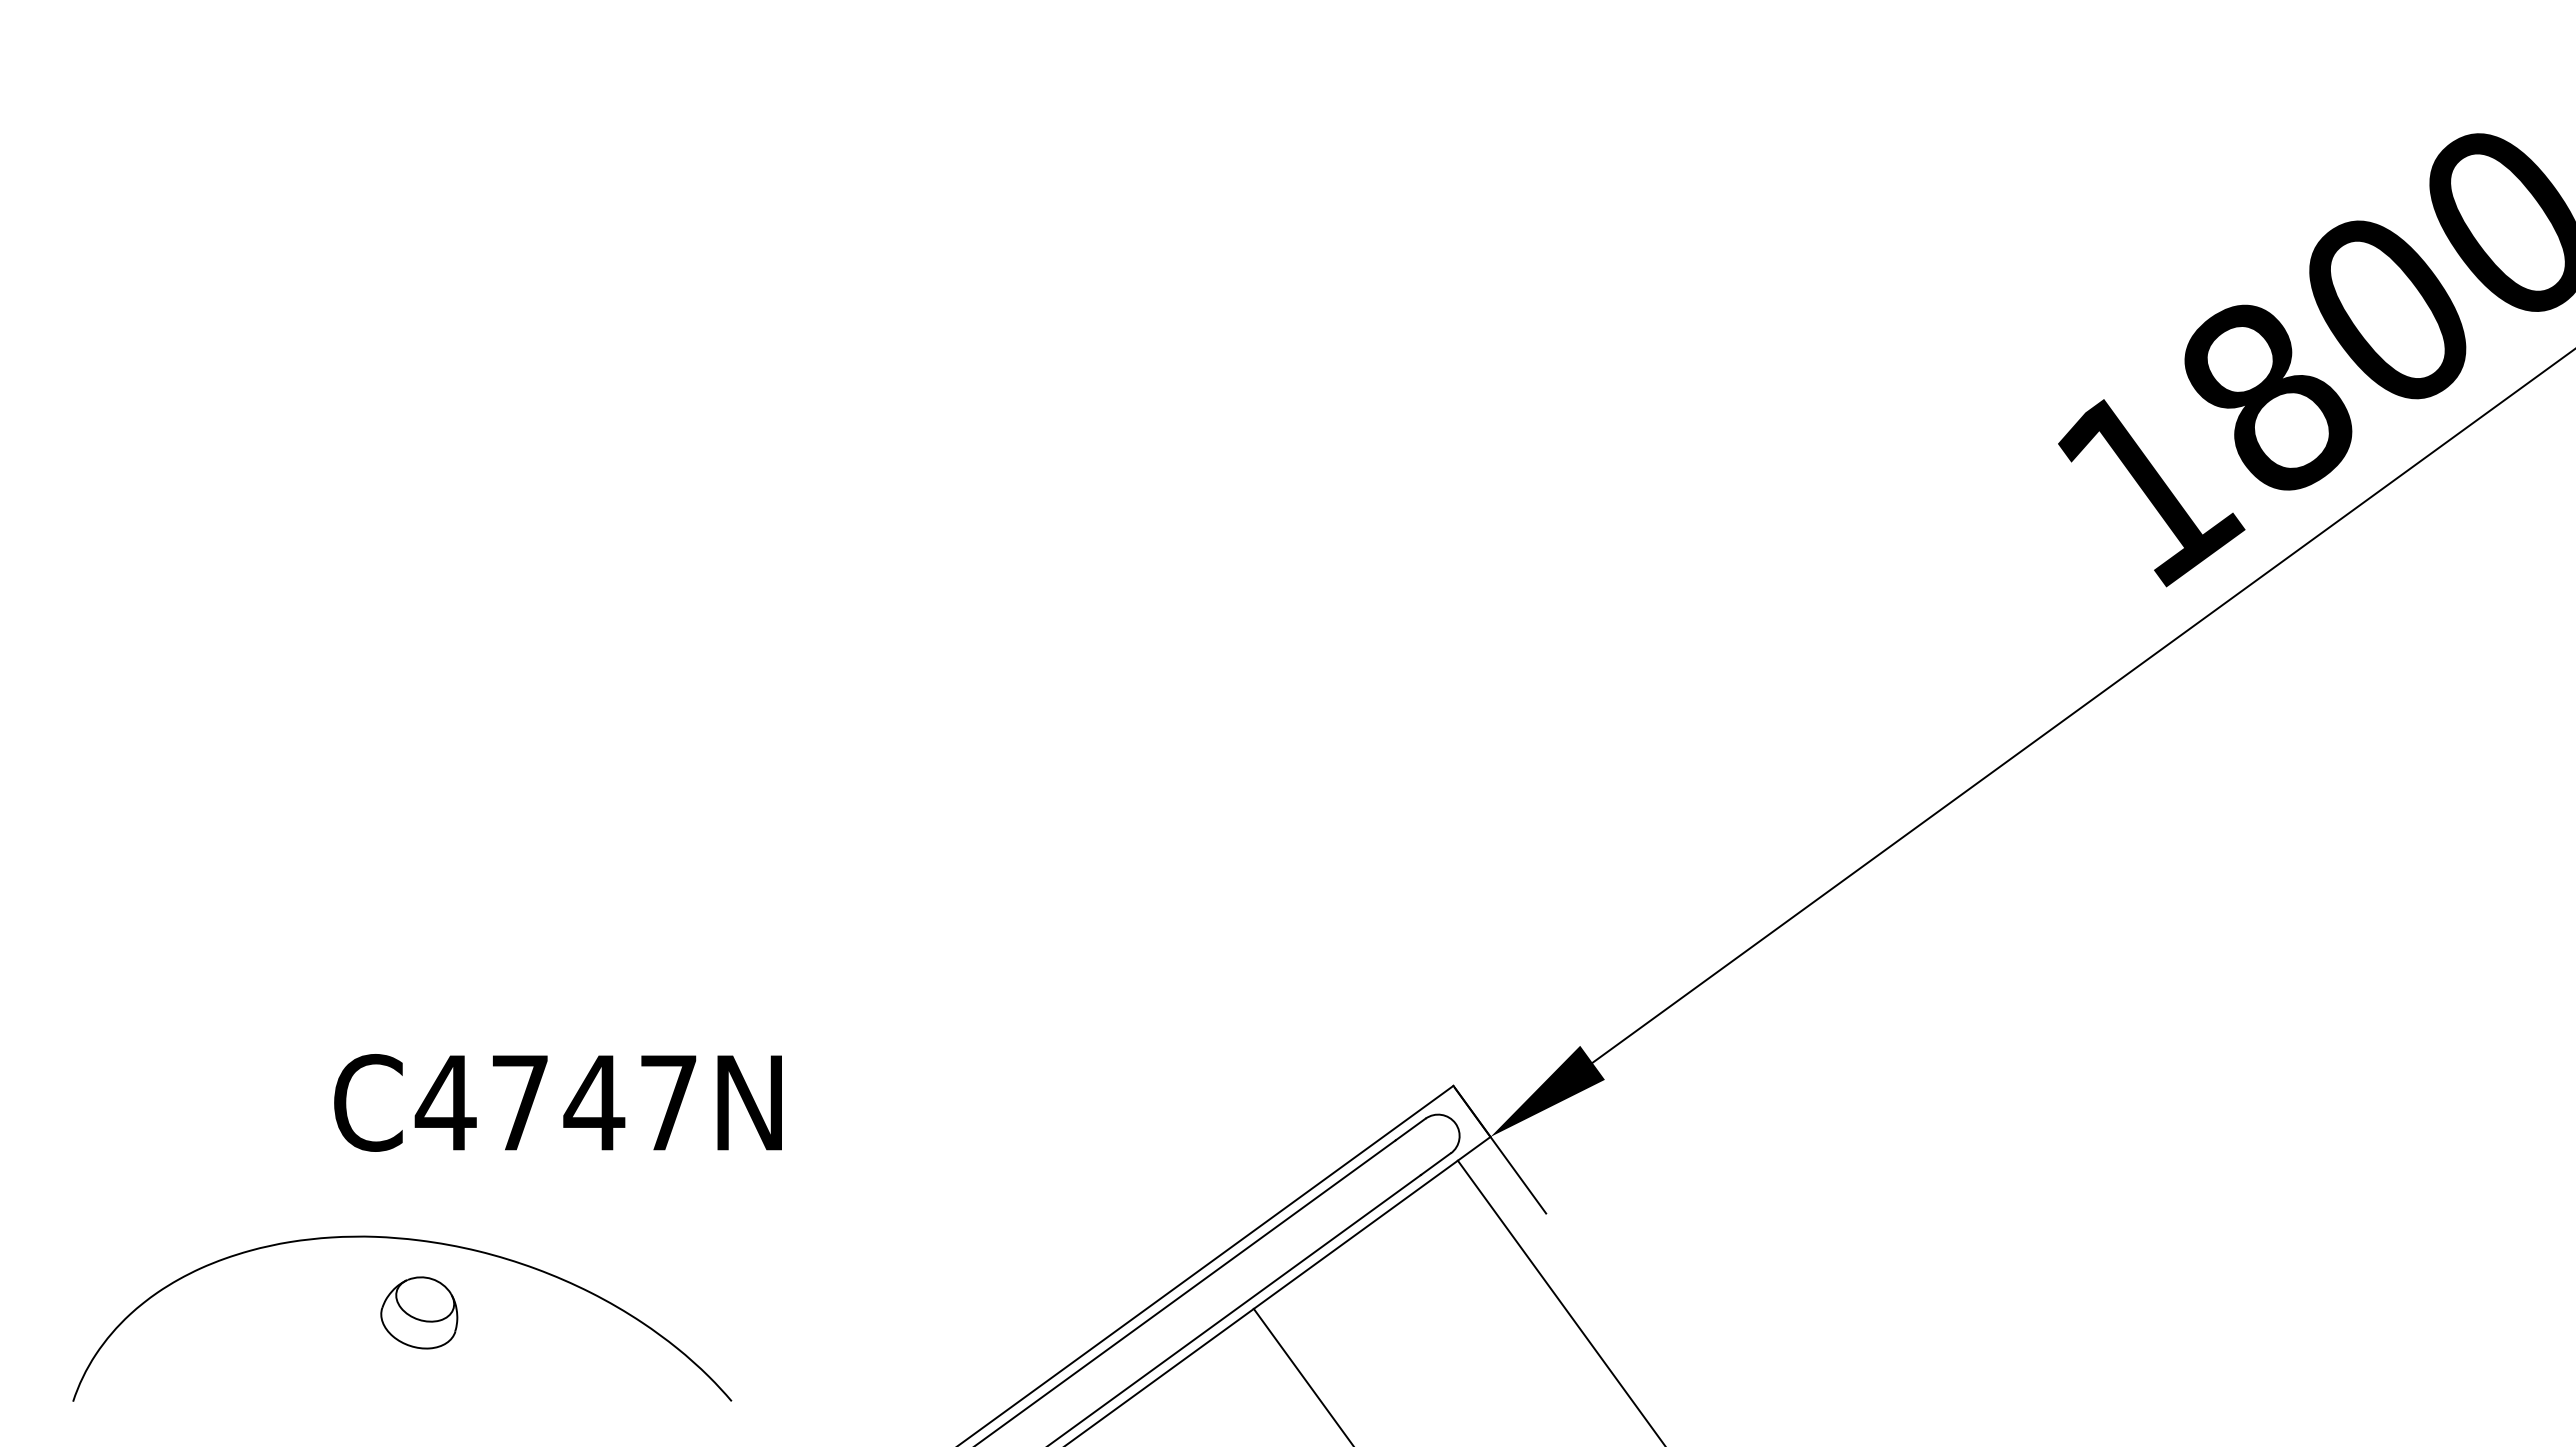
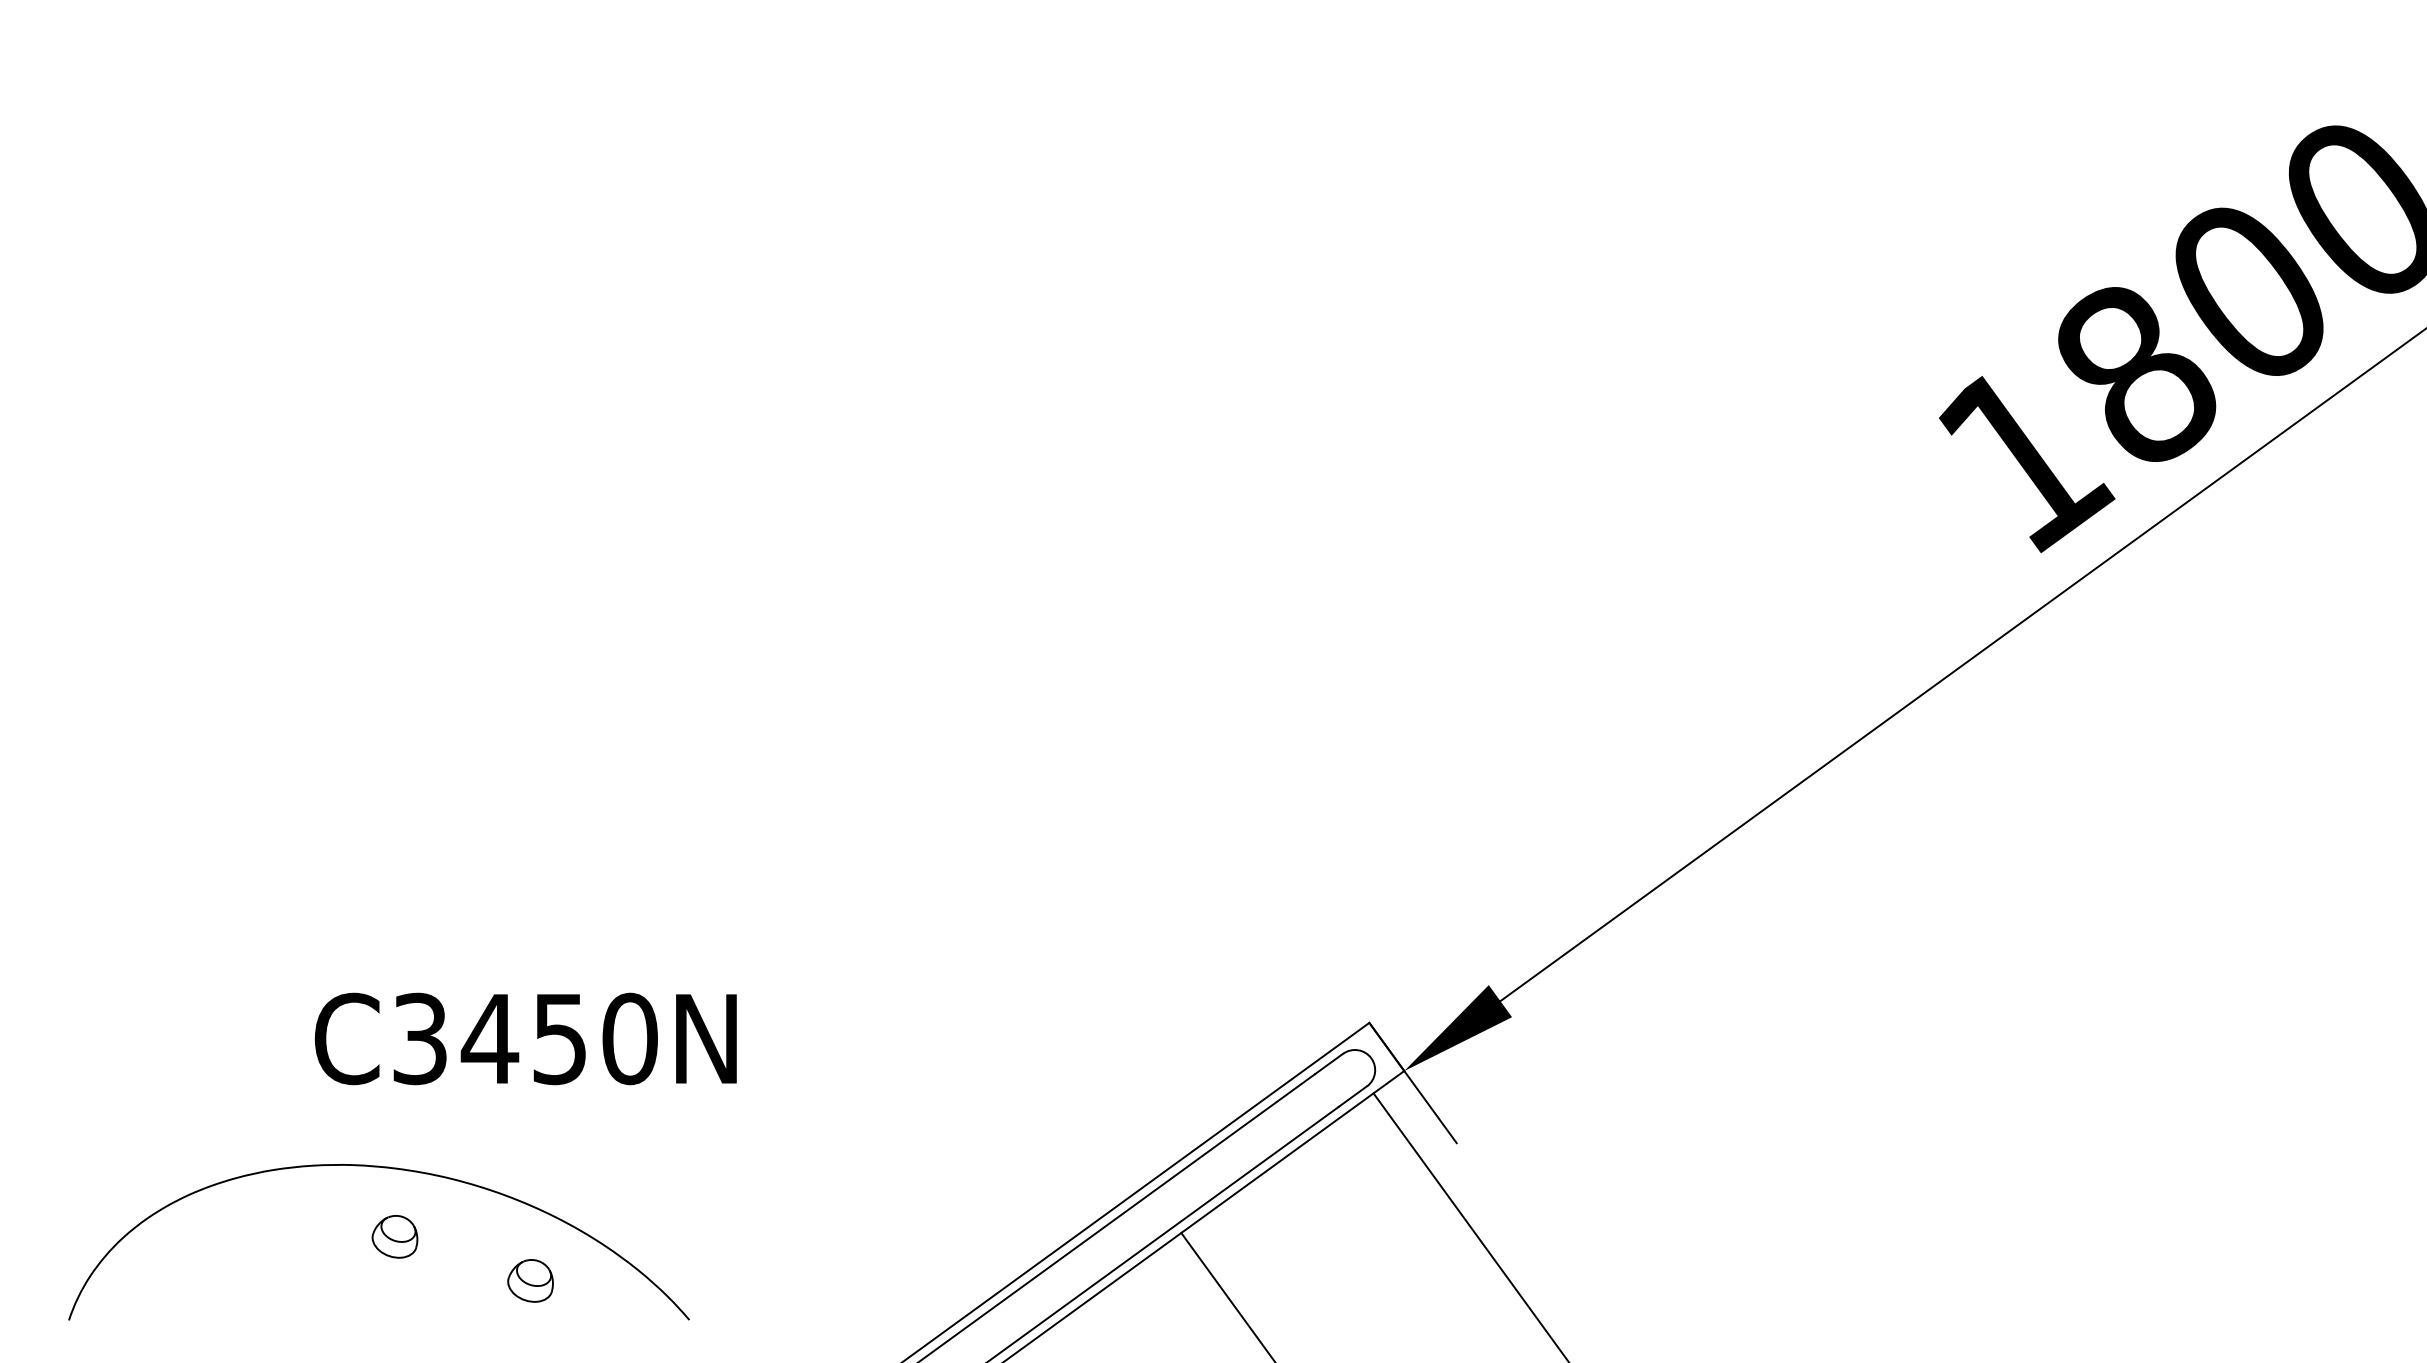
text: (556, 1102) -> (524, 1038), C4747N -> C3450N
part: (418, 1312) -> (394, 1236), size x0.62
part: (562, 1359) -> (530, 1280), added

